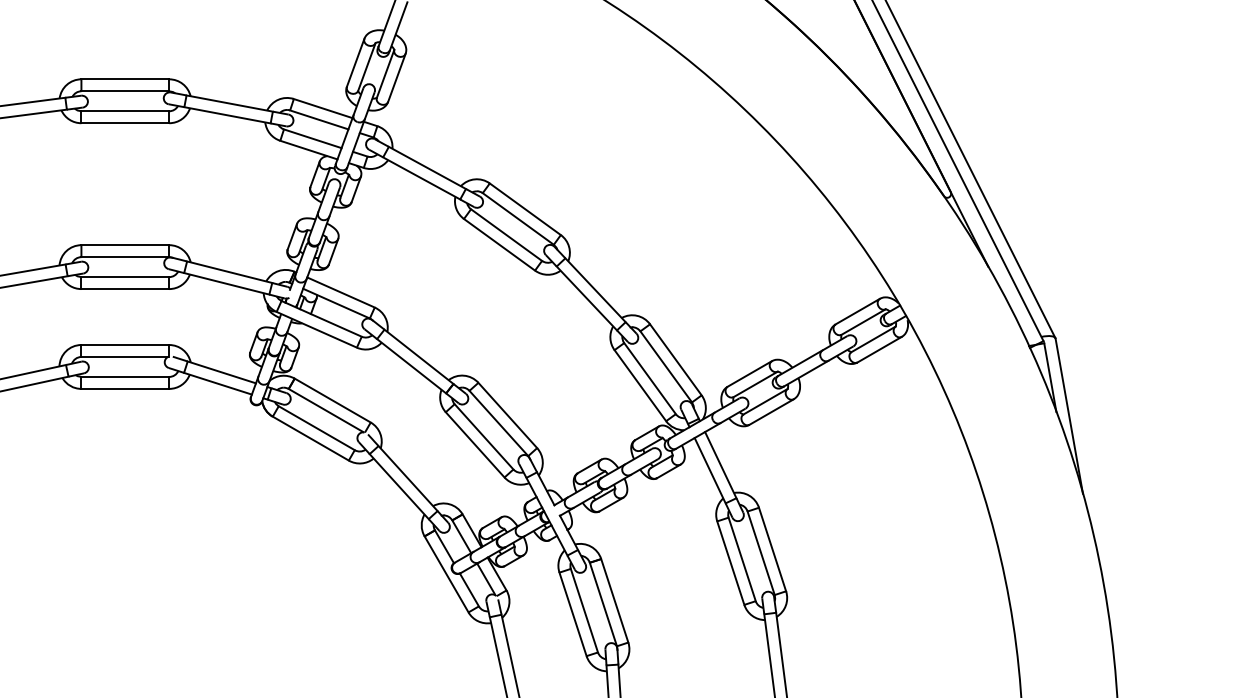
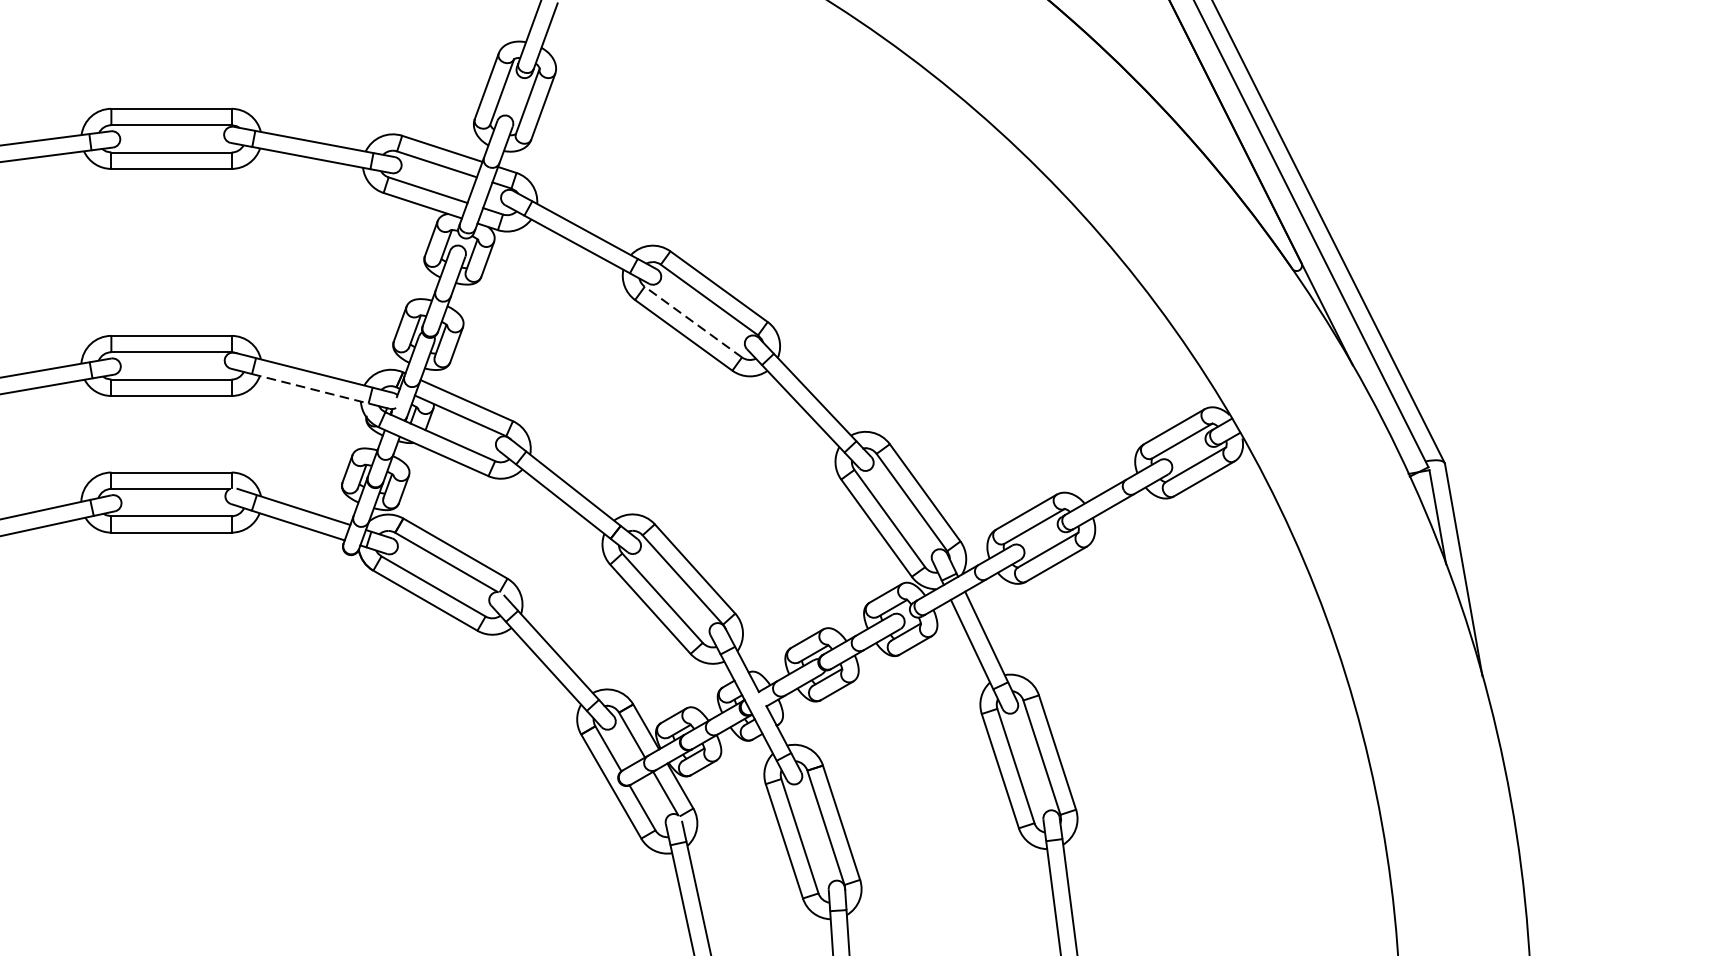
line: (506, 235) -> (693, 322), solid -> dashed
line: (226, 283) -> (309, 388), solid -> dashed

